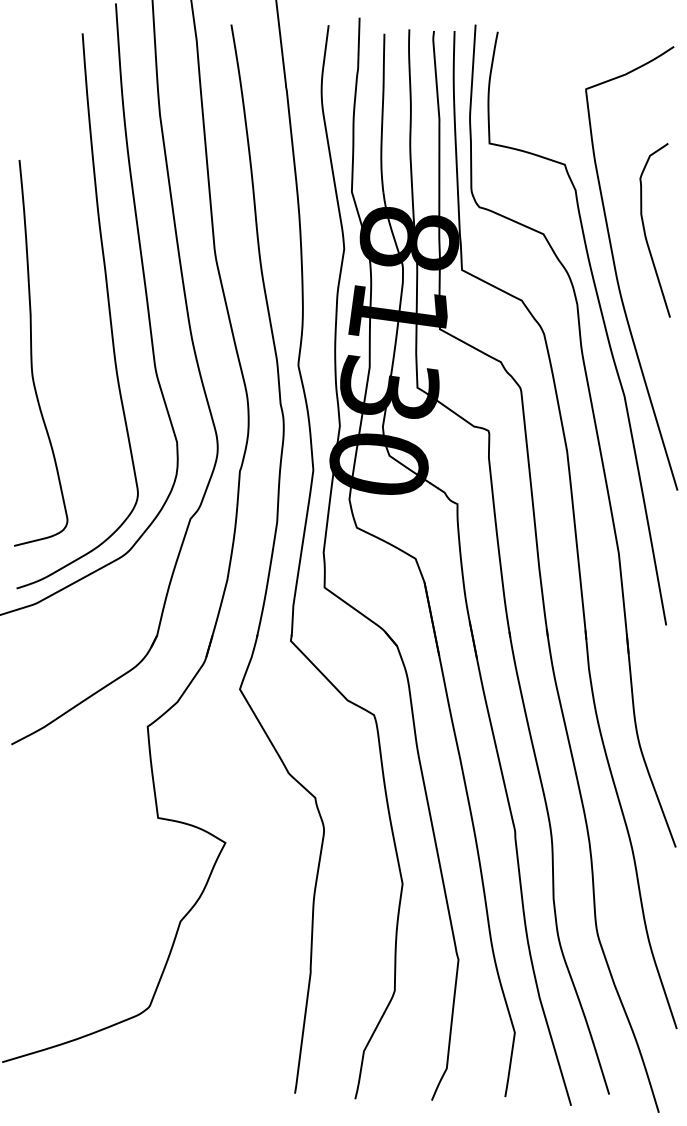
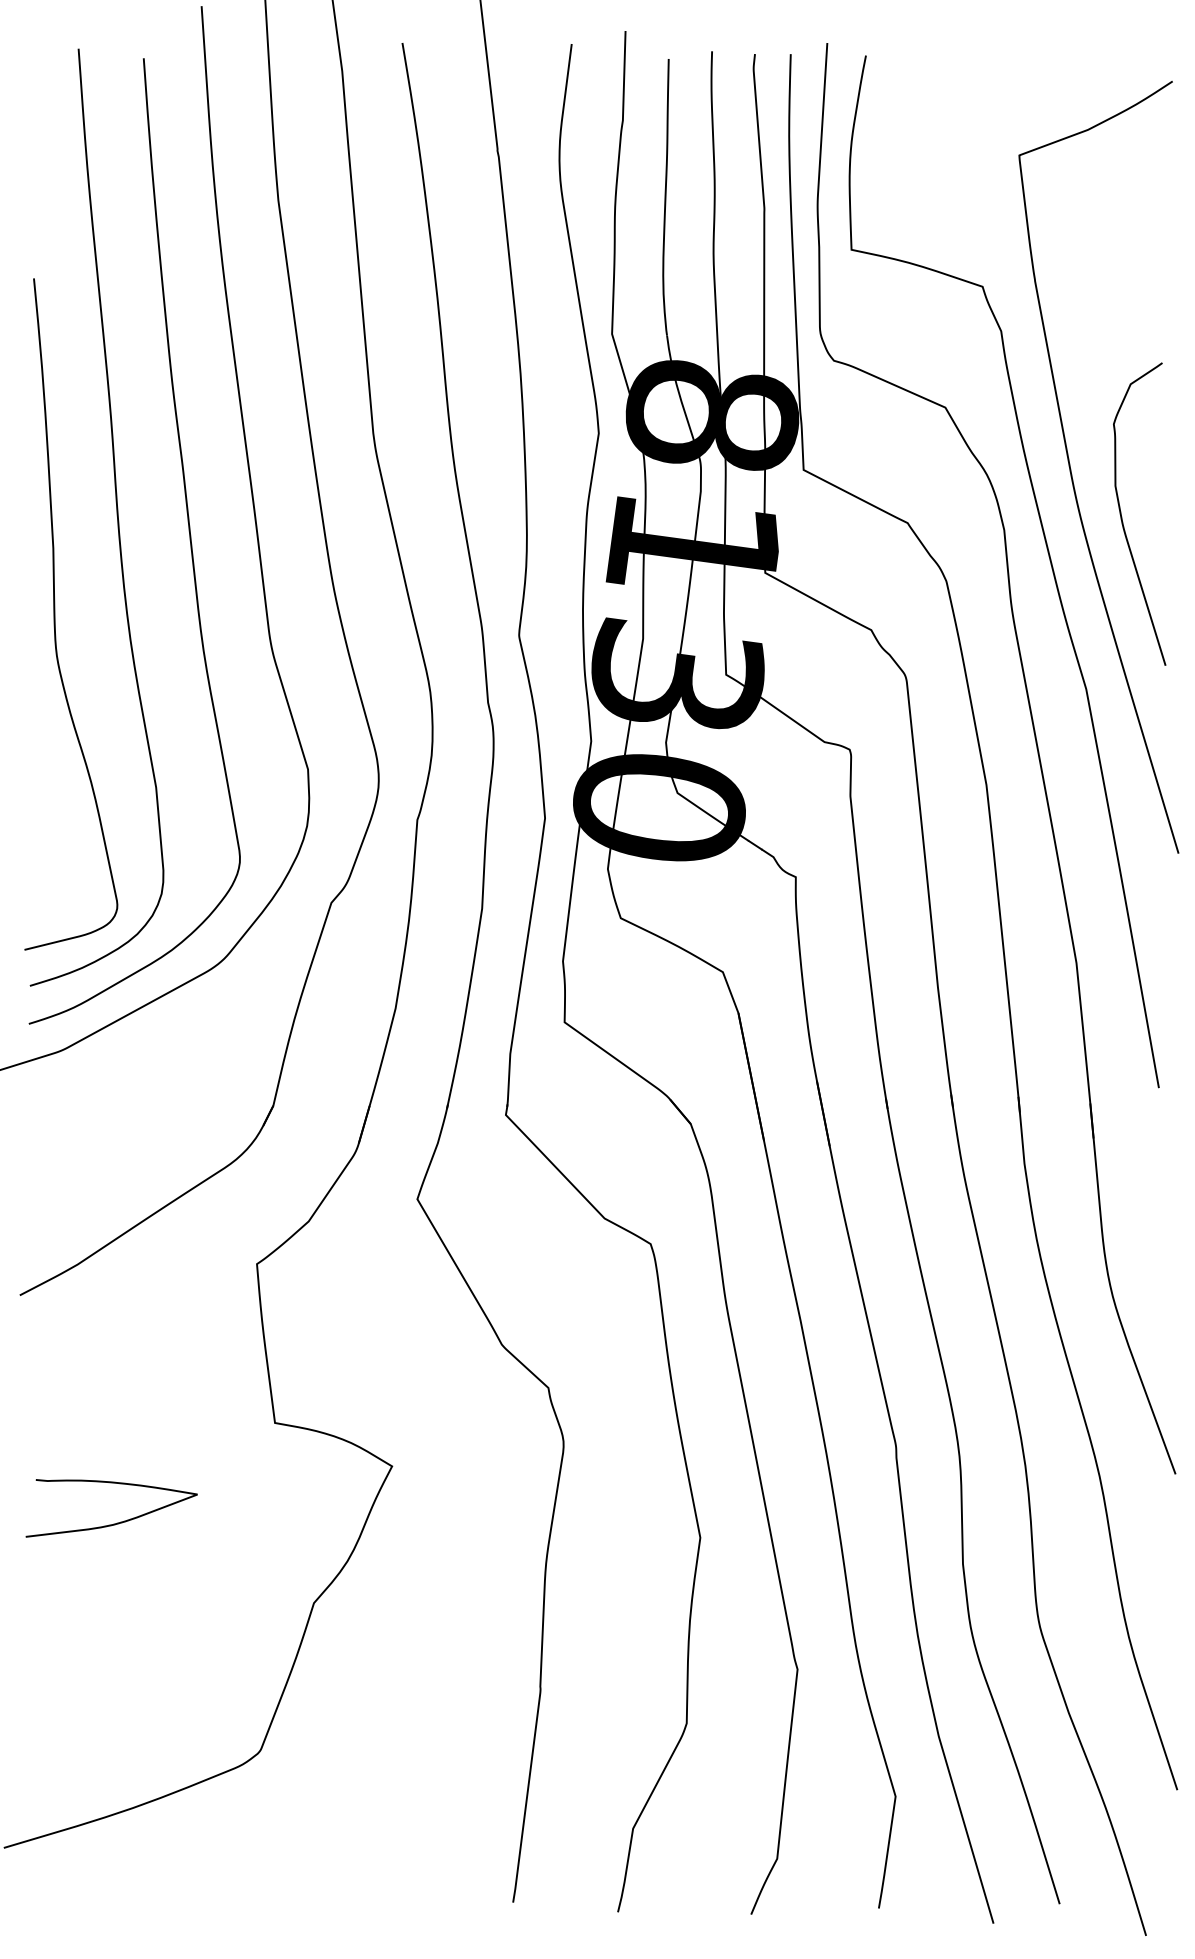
curve: (645, 230) -> (1122, 514), moved
curve: (66, 297) -> (115, 517), added
curve: (67, 874) -> (117, 1521), added

